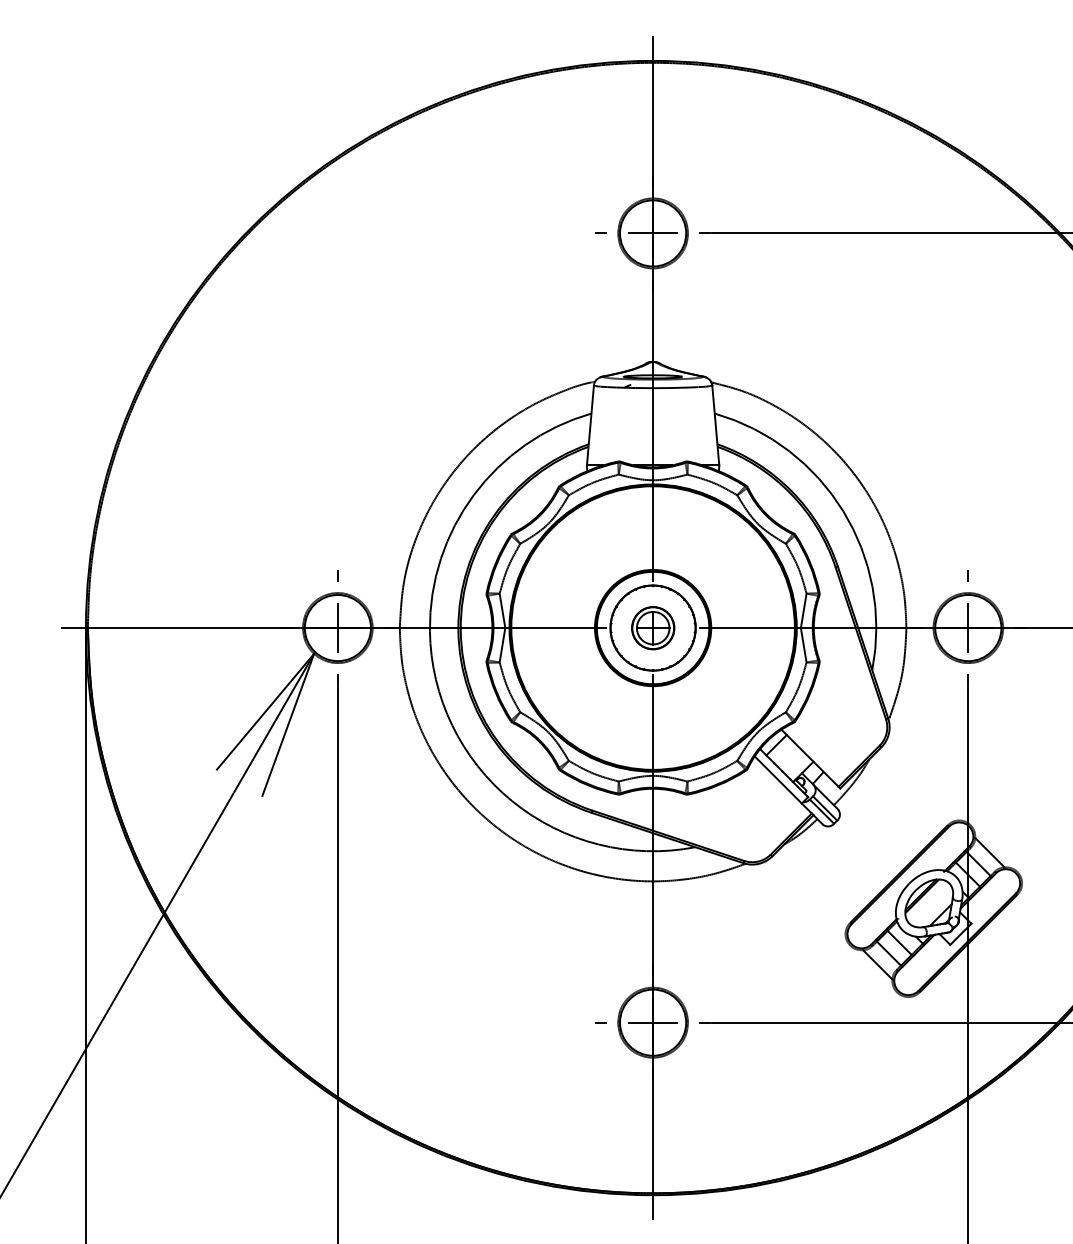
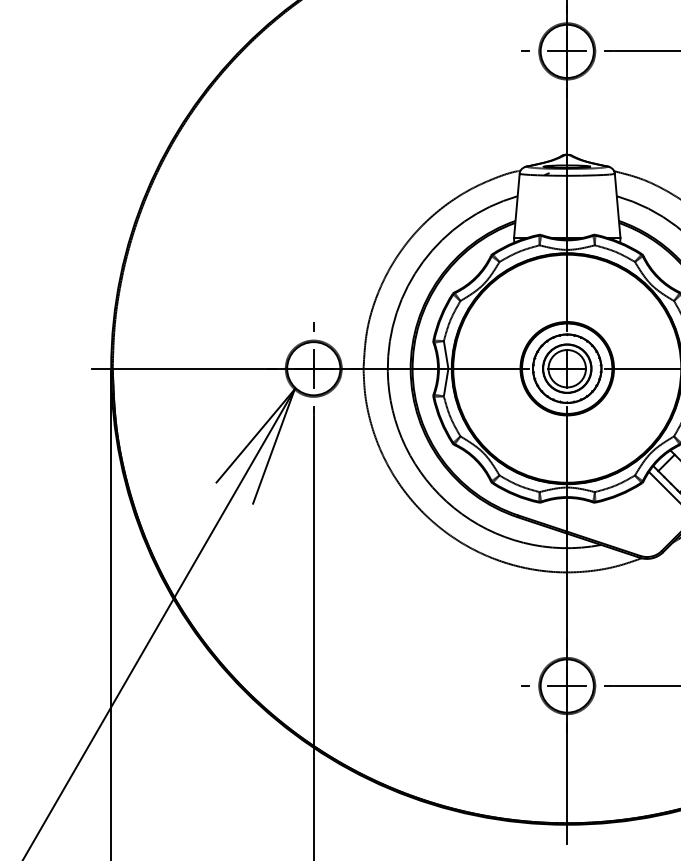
part: (653, 628) -> (567, 369), size x1.43

